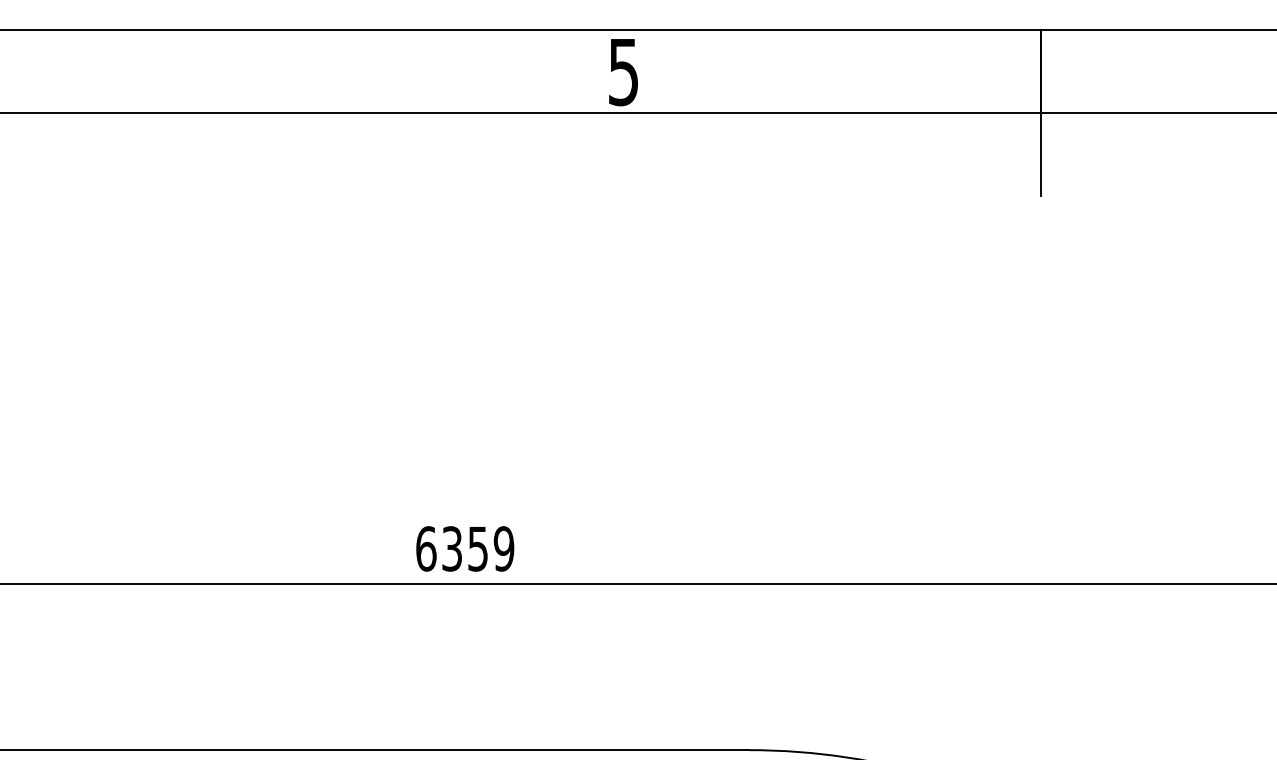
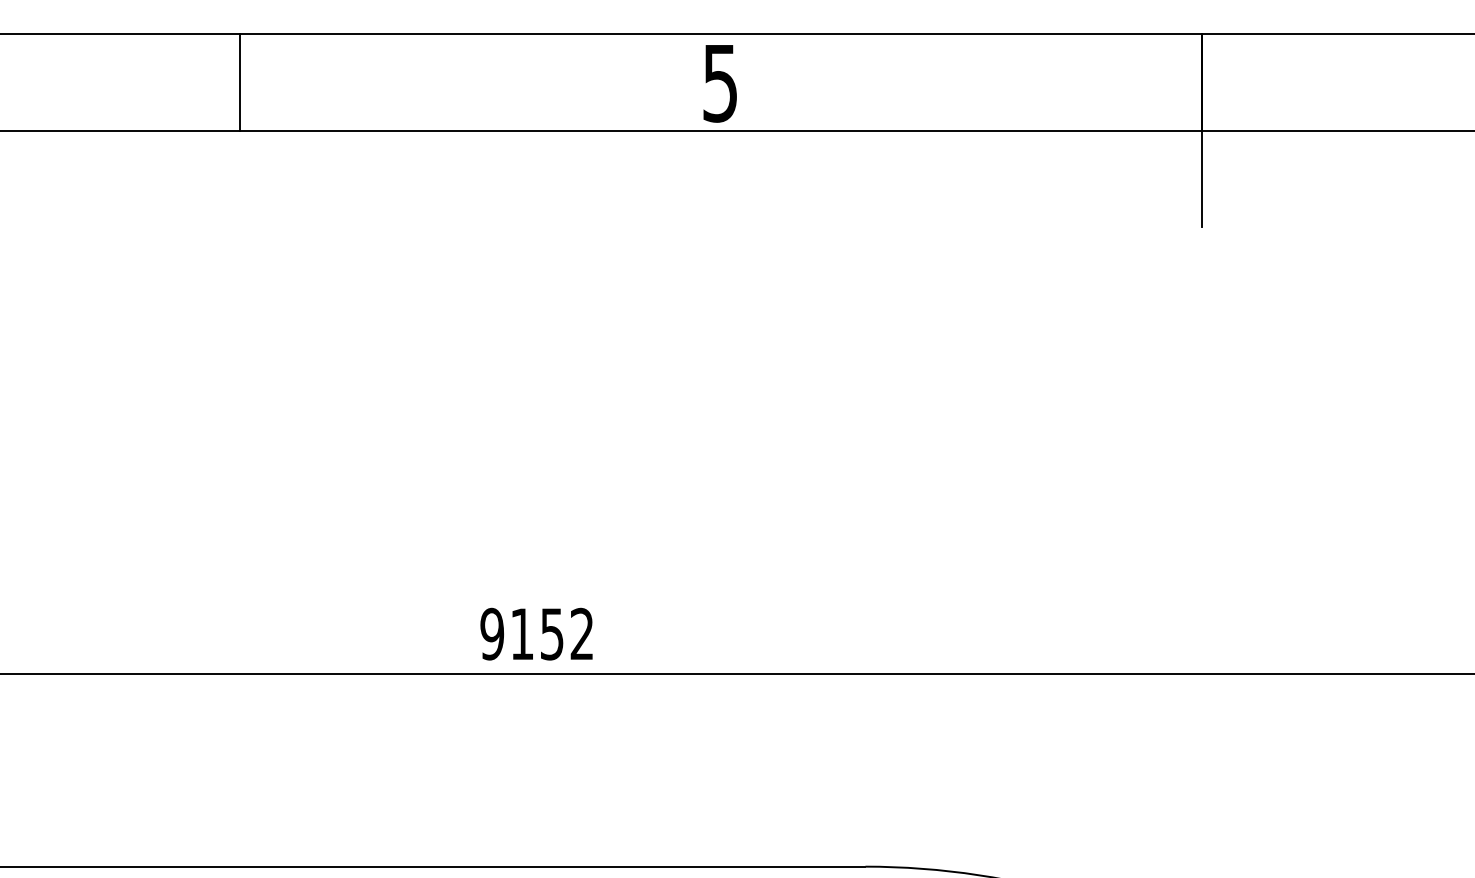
line: (208, 71) -> (240, 82), added
text: (465, 548) -> (537, 633), 6359 -> 9152

